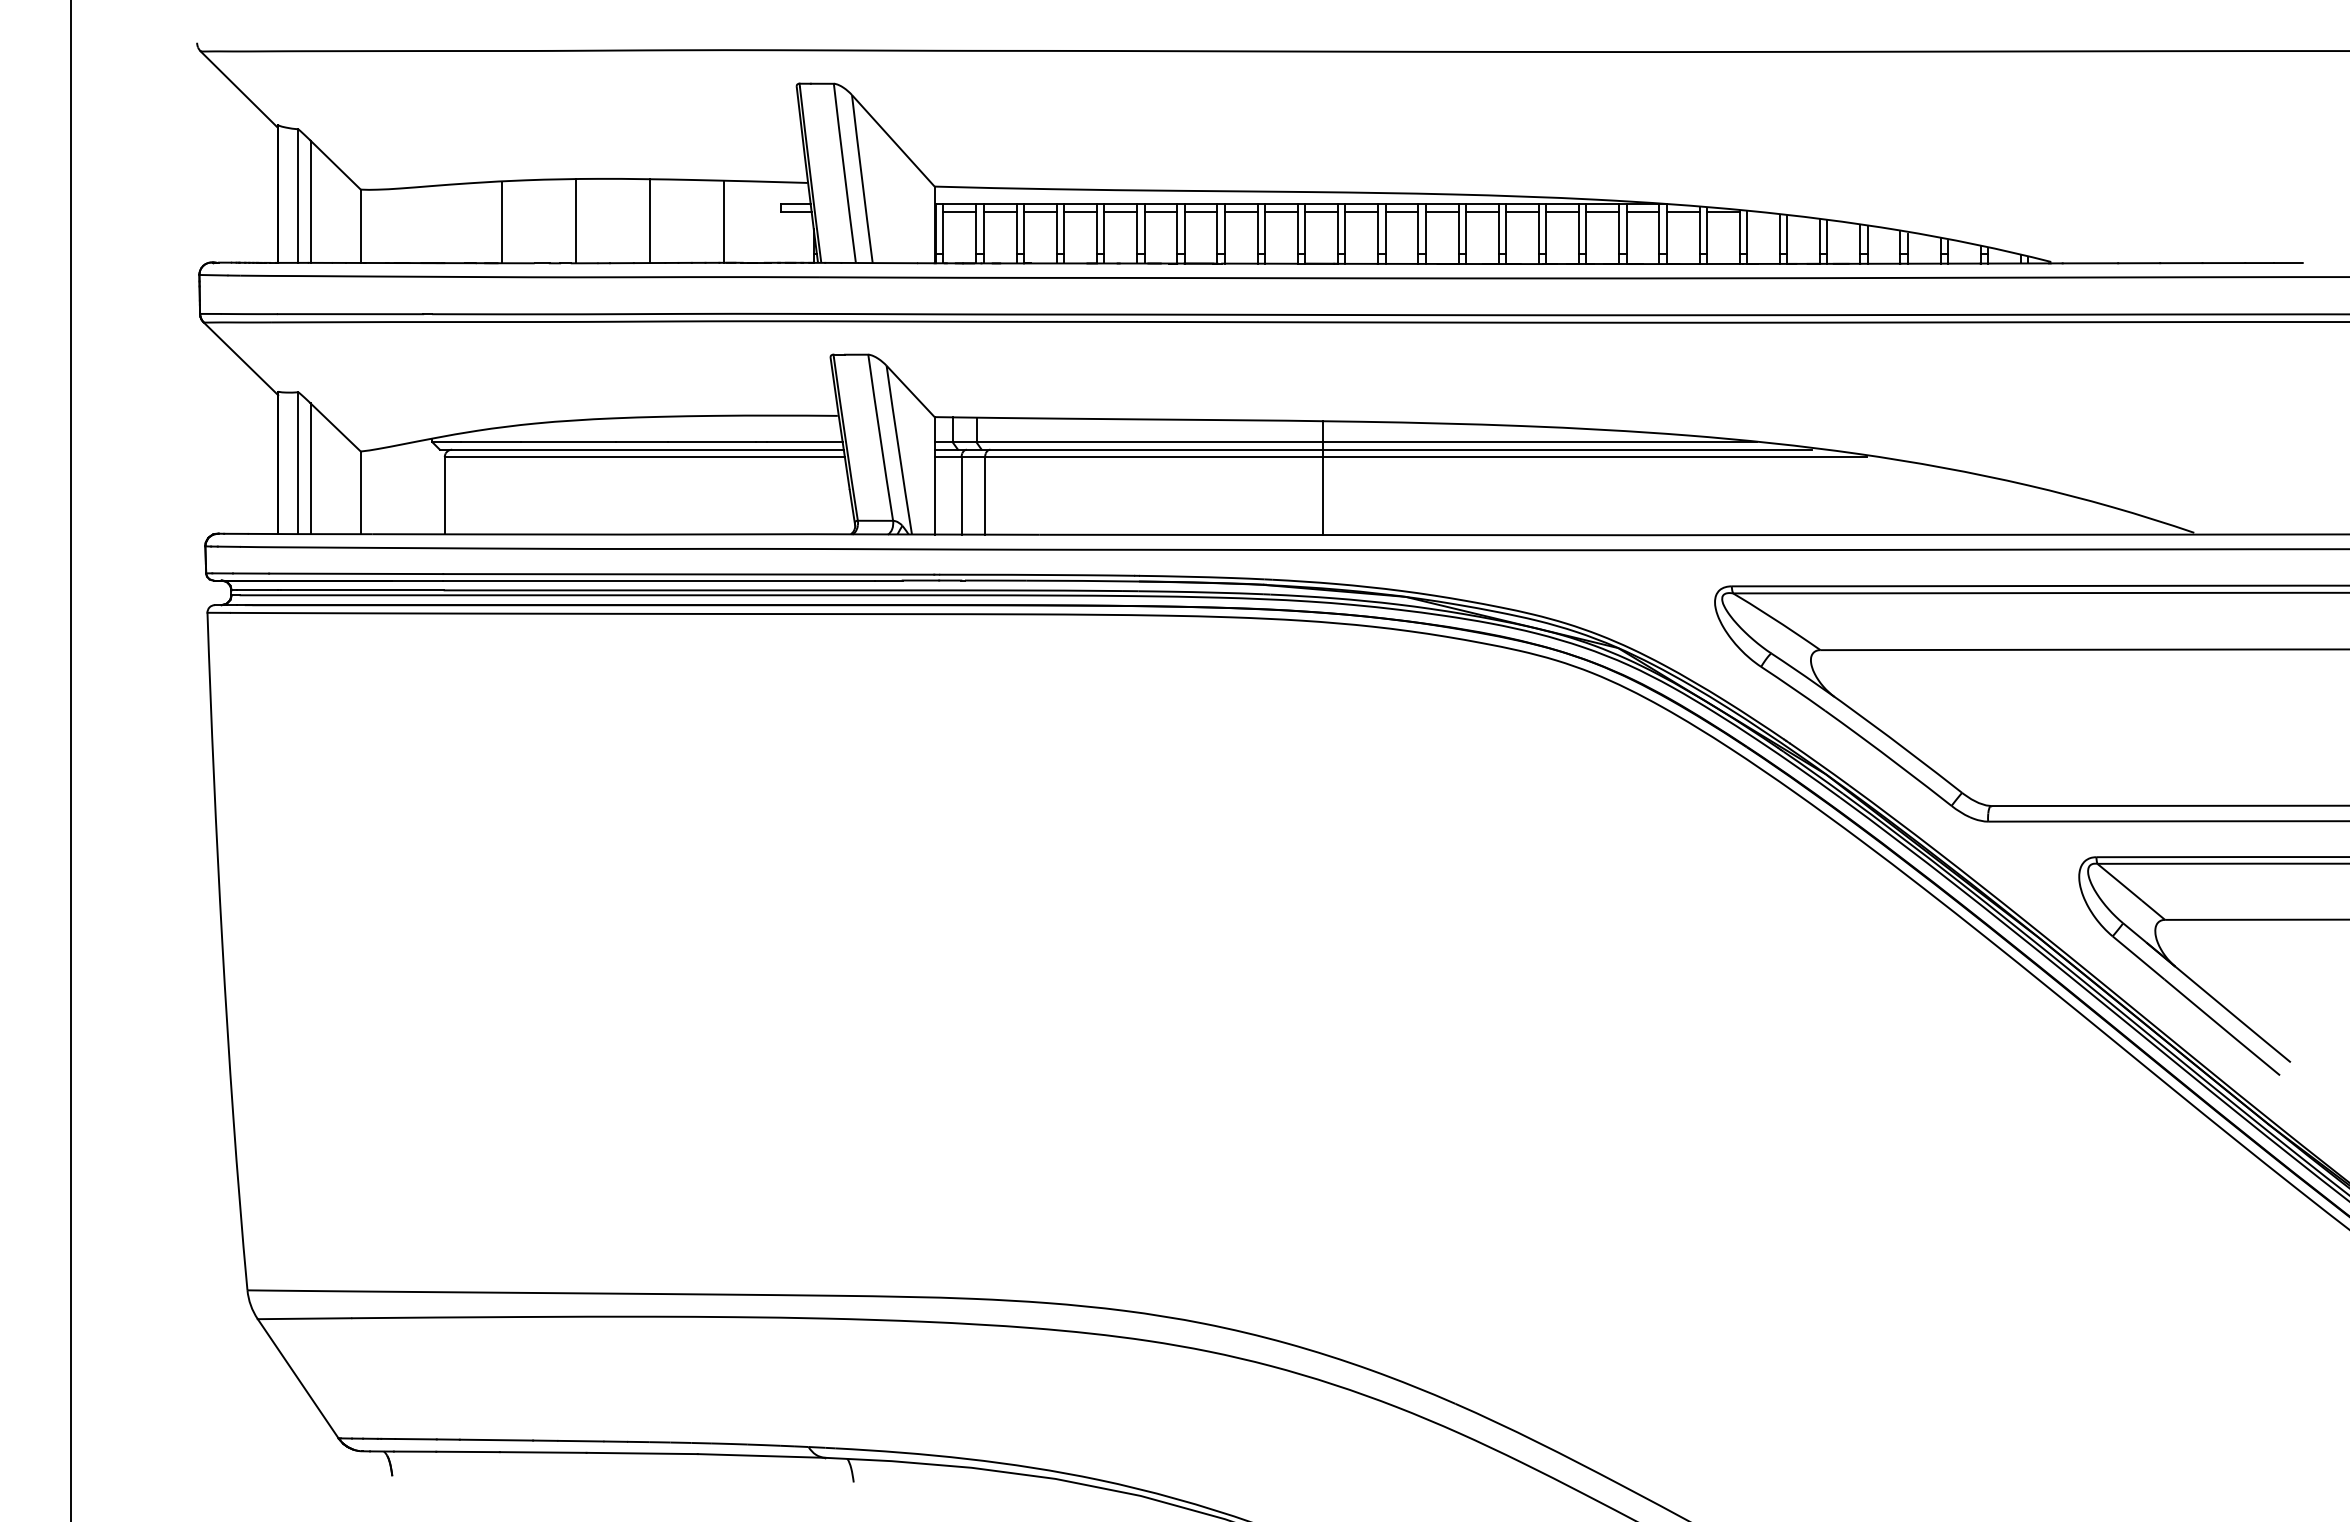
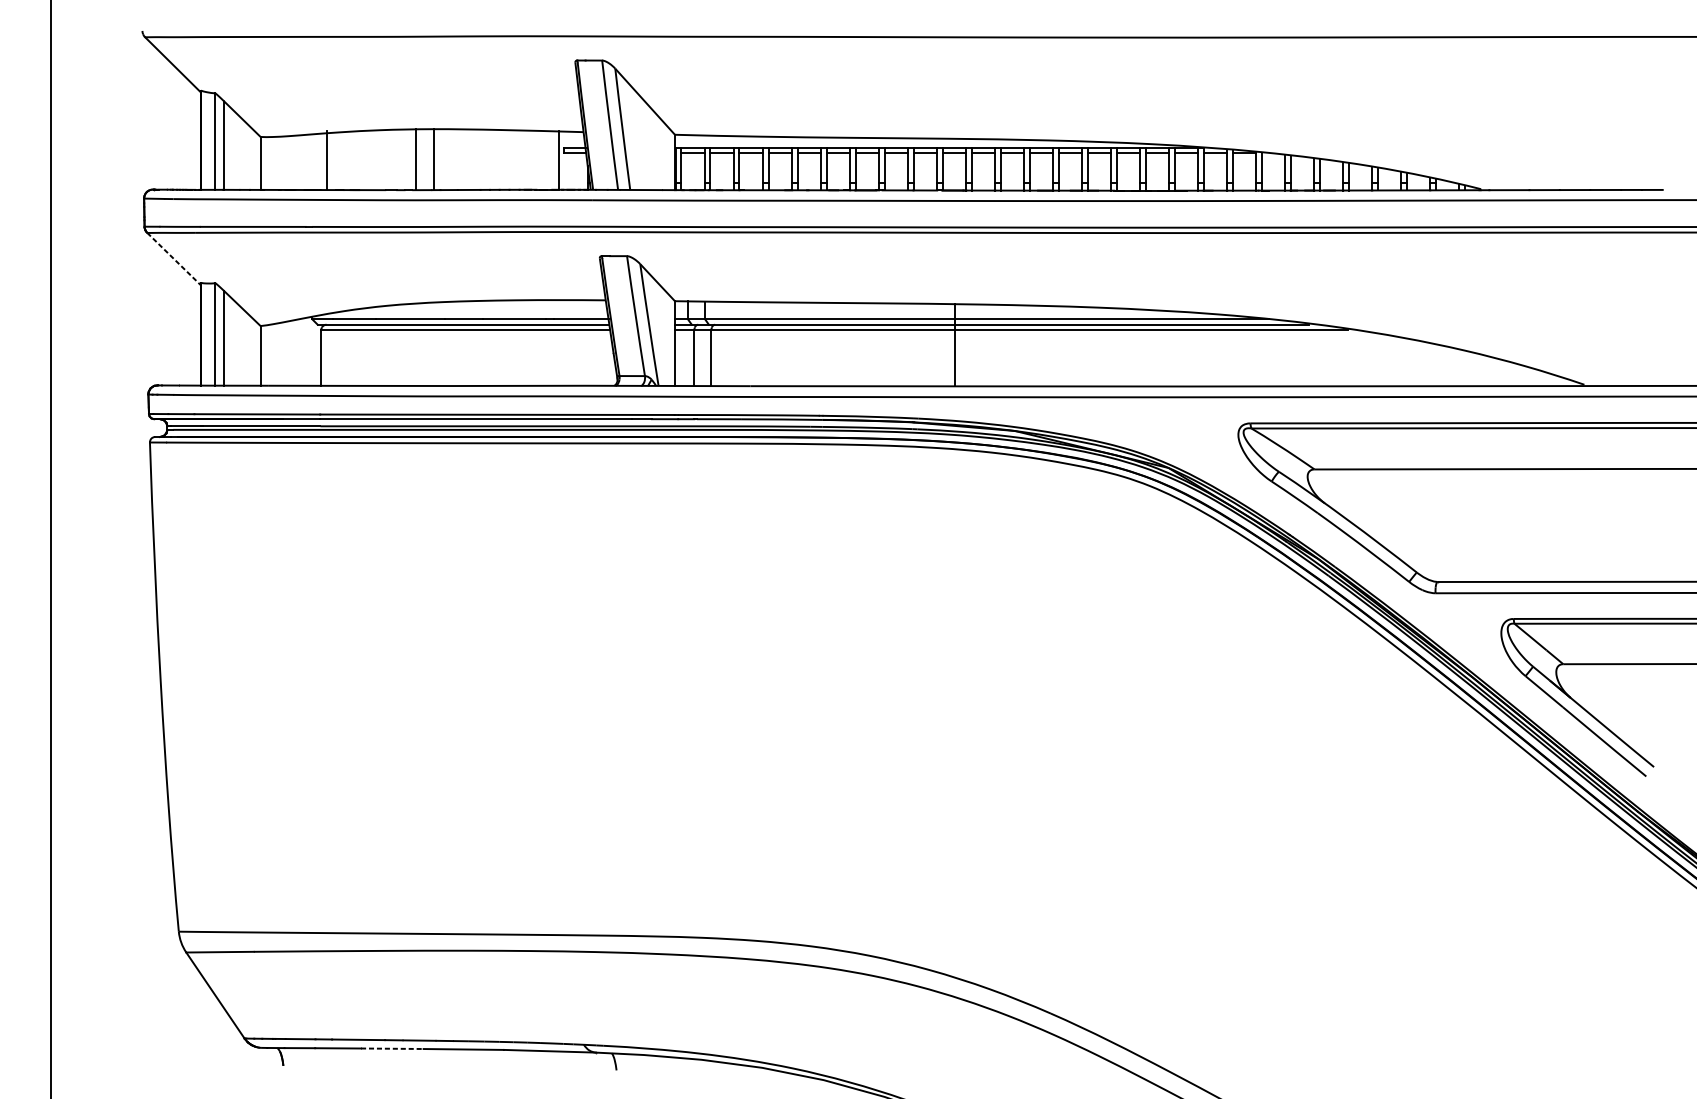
line: (649, 221) -> (433, 159), moved
line: (723, 221) -> (559, 159), moved
line: (501, 222) -> (326, 160), moved
line: (240, 358) -> (173, 258), solid -> dashed
line: (543, 1452) -> (392, 1048), solid -> dashed

